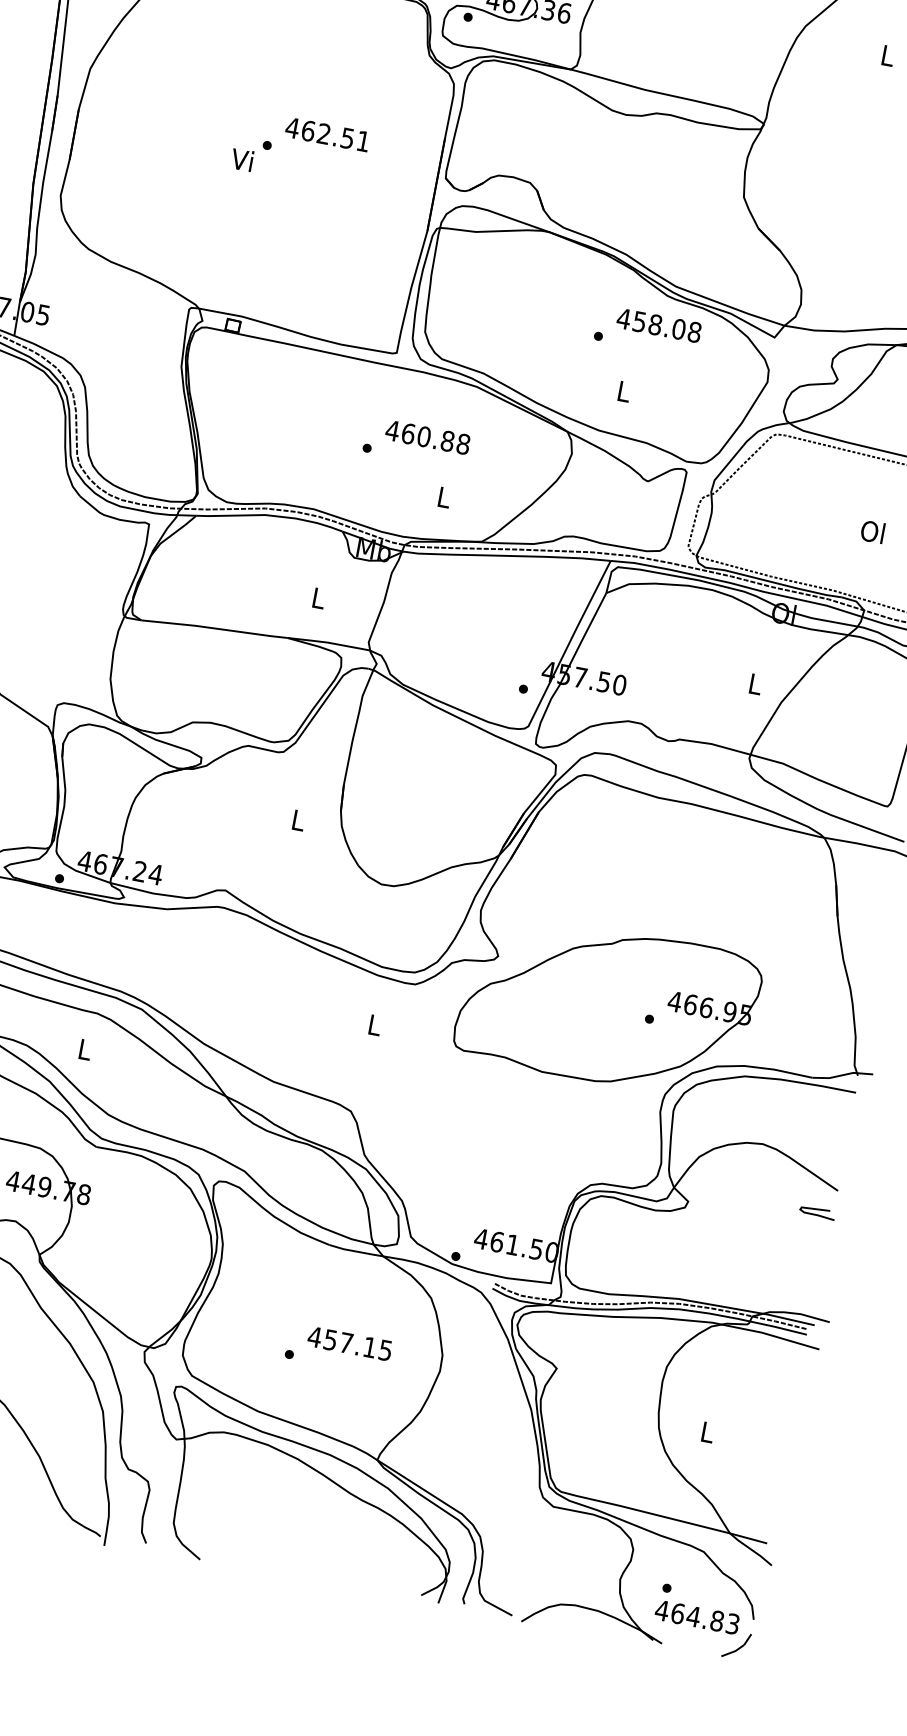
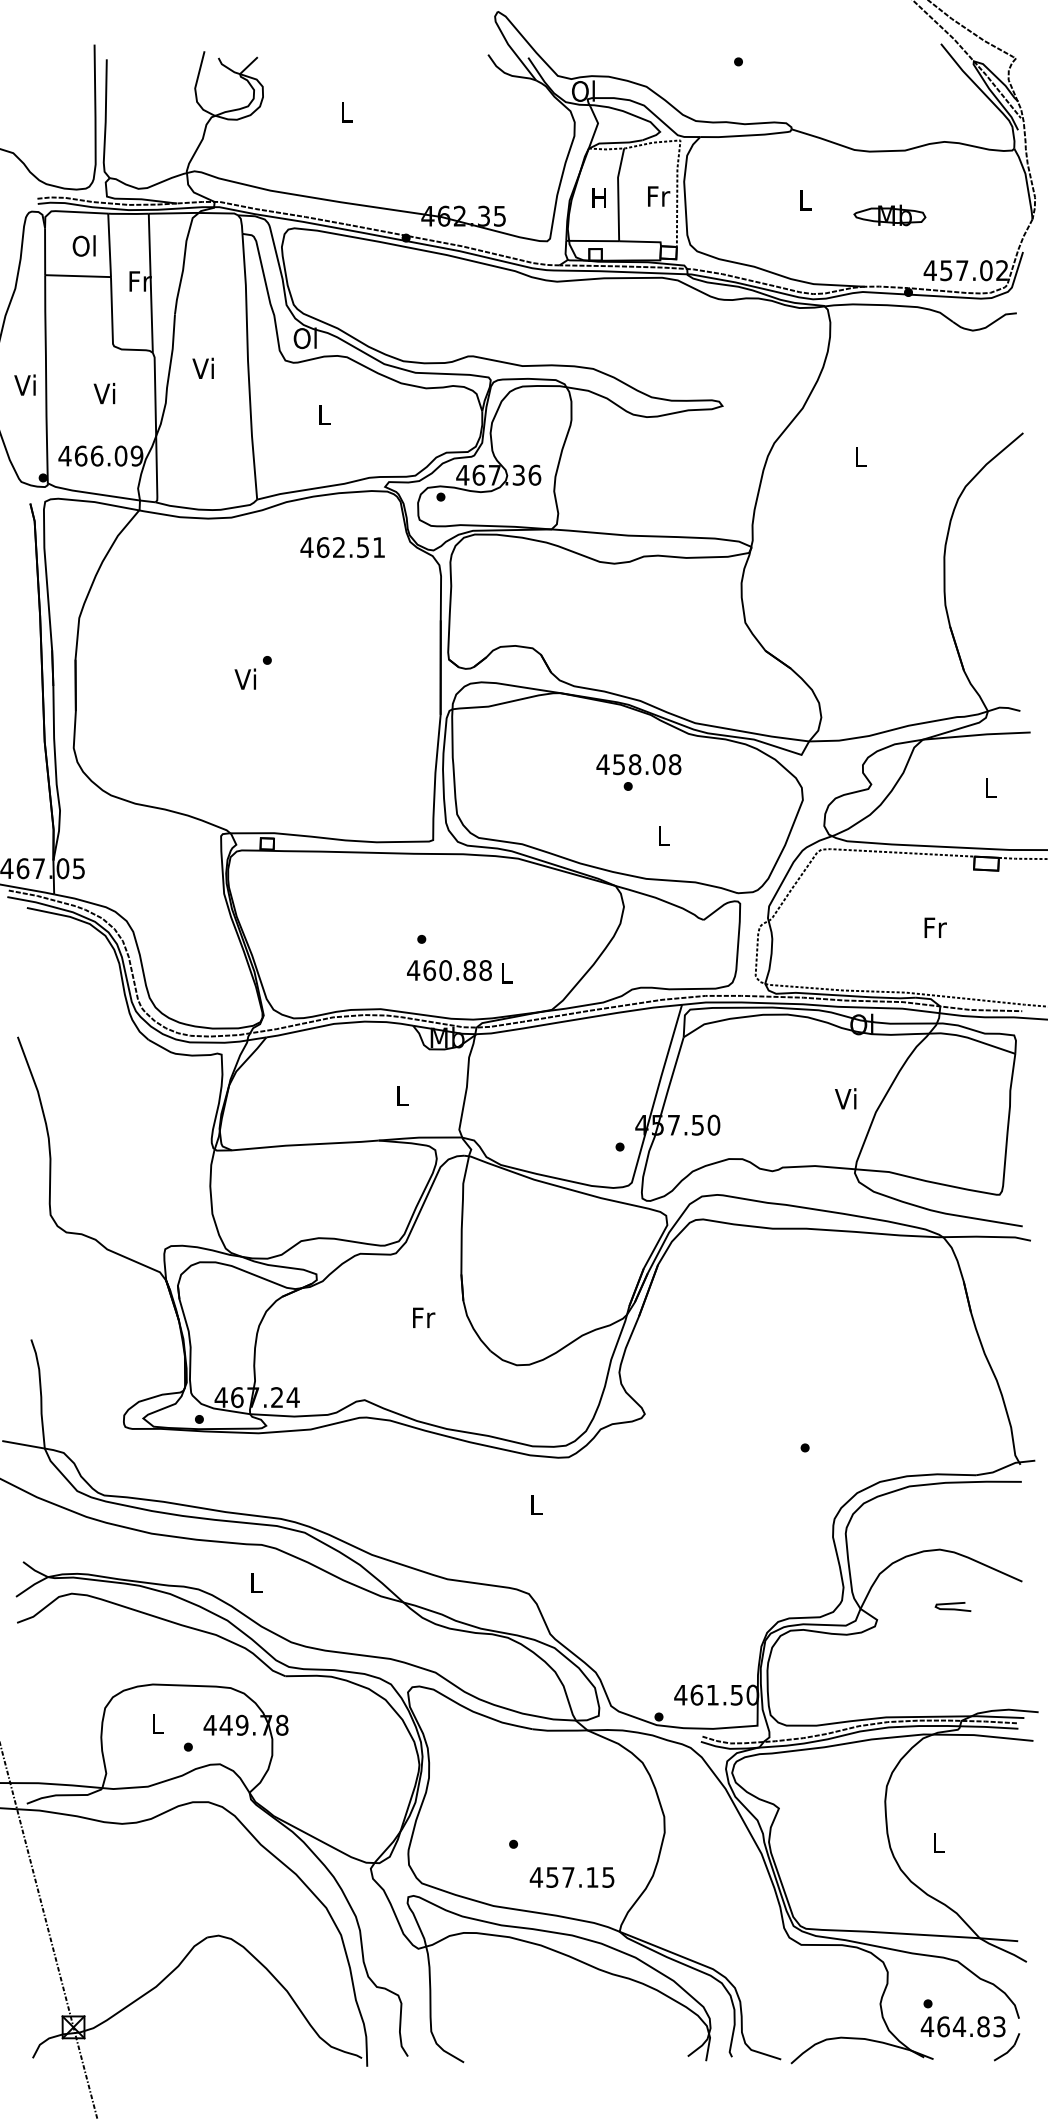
text: (327, 134) -> (342, 547), moved
text: (658, 325) -> (638, 764), moved
text: (427, 437) -> (449, 970), moved
text: (873, 531) -> (934, 927), Ol -> Fr
text: (753, 683) -> (845, 1098), L -> Vi
text: (299, 820) -> (424, 1317), L -> Fr
part: (607, 1005) -> (761, 1442), removed
curve: (817, 1210) -> (952, 1604), moved
text: (349, 1343) -> (571, 1877), moved

